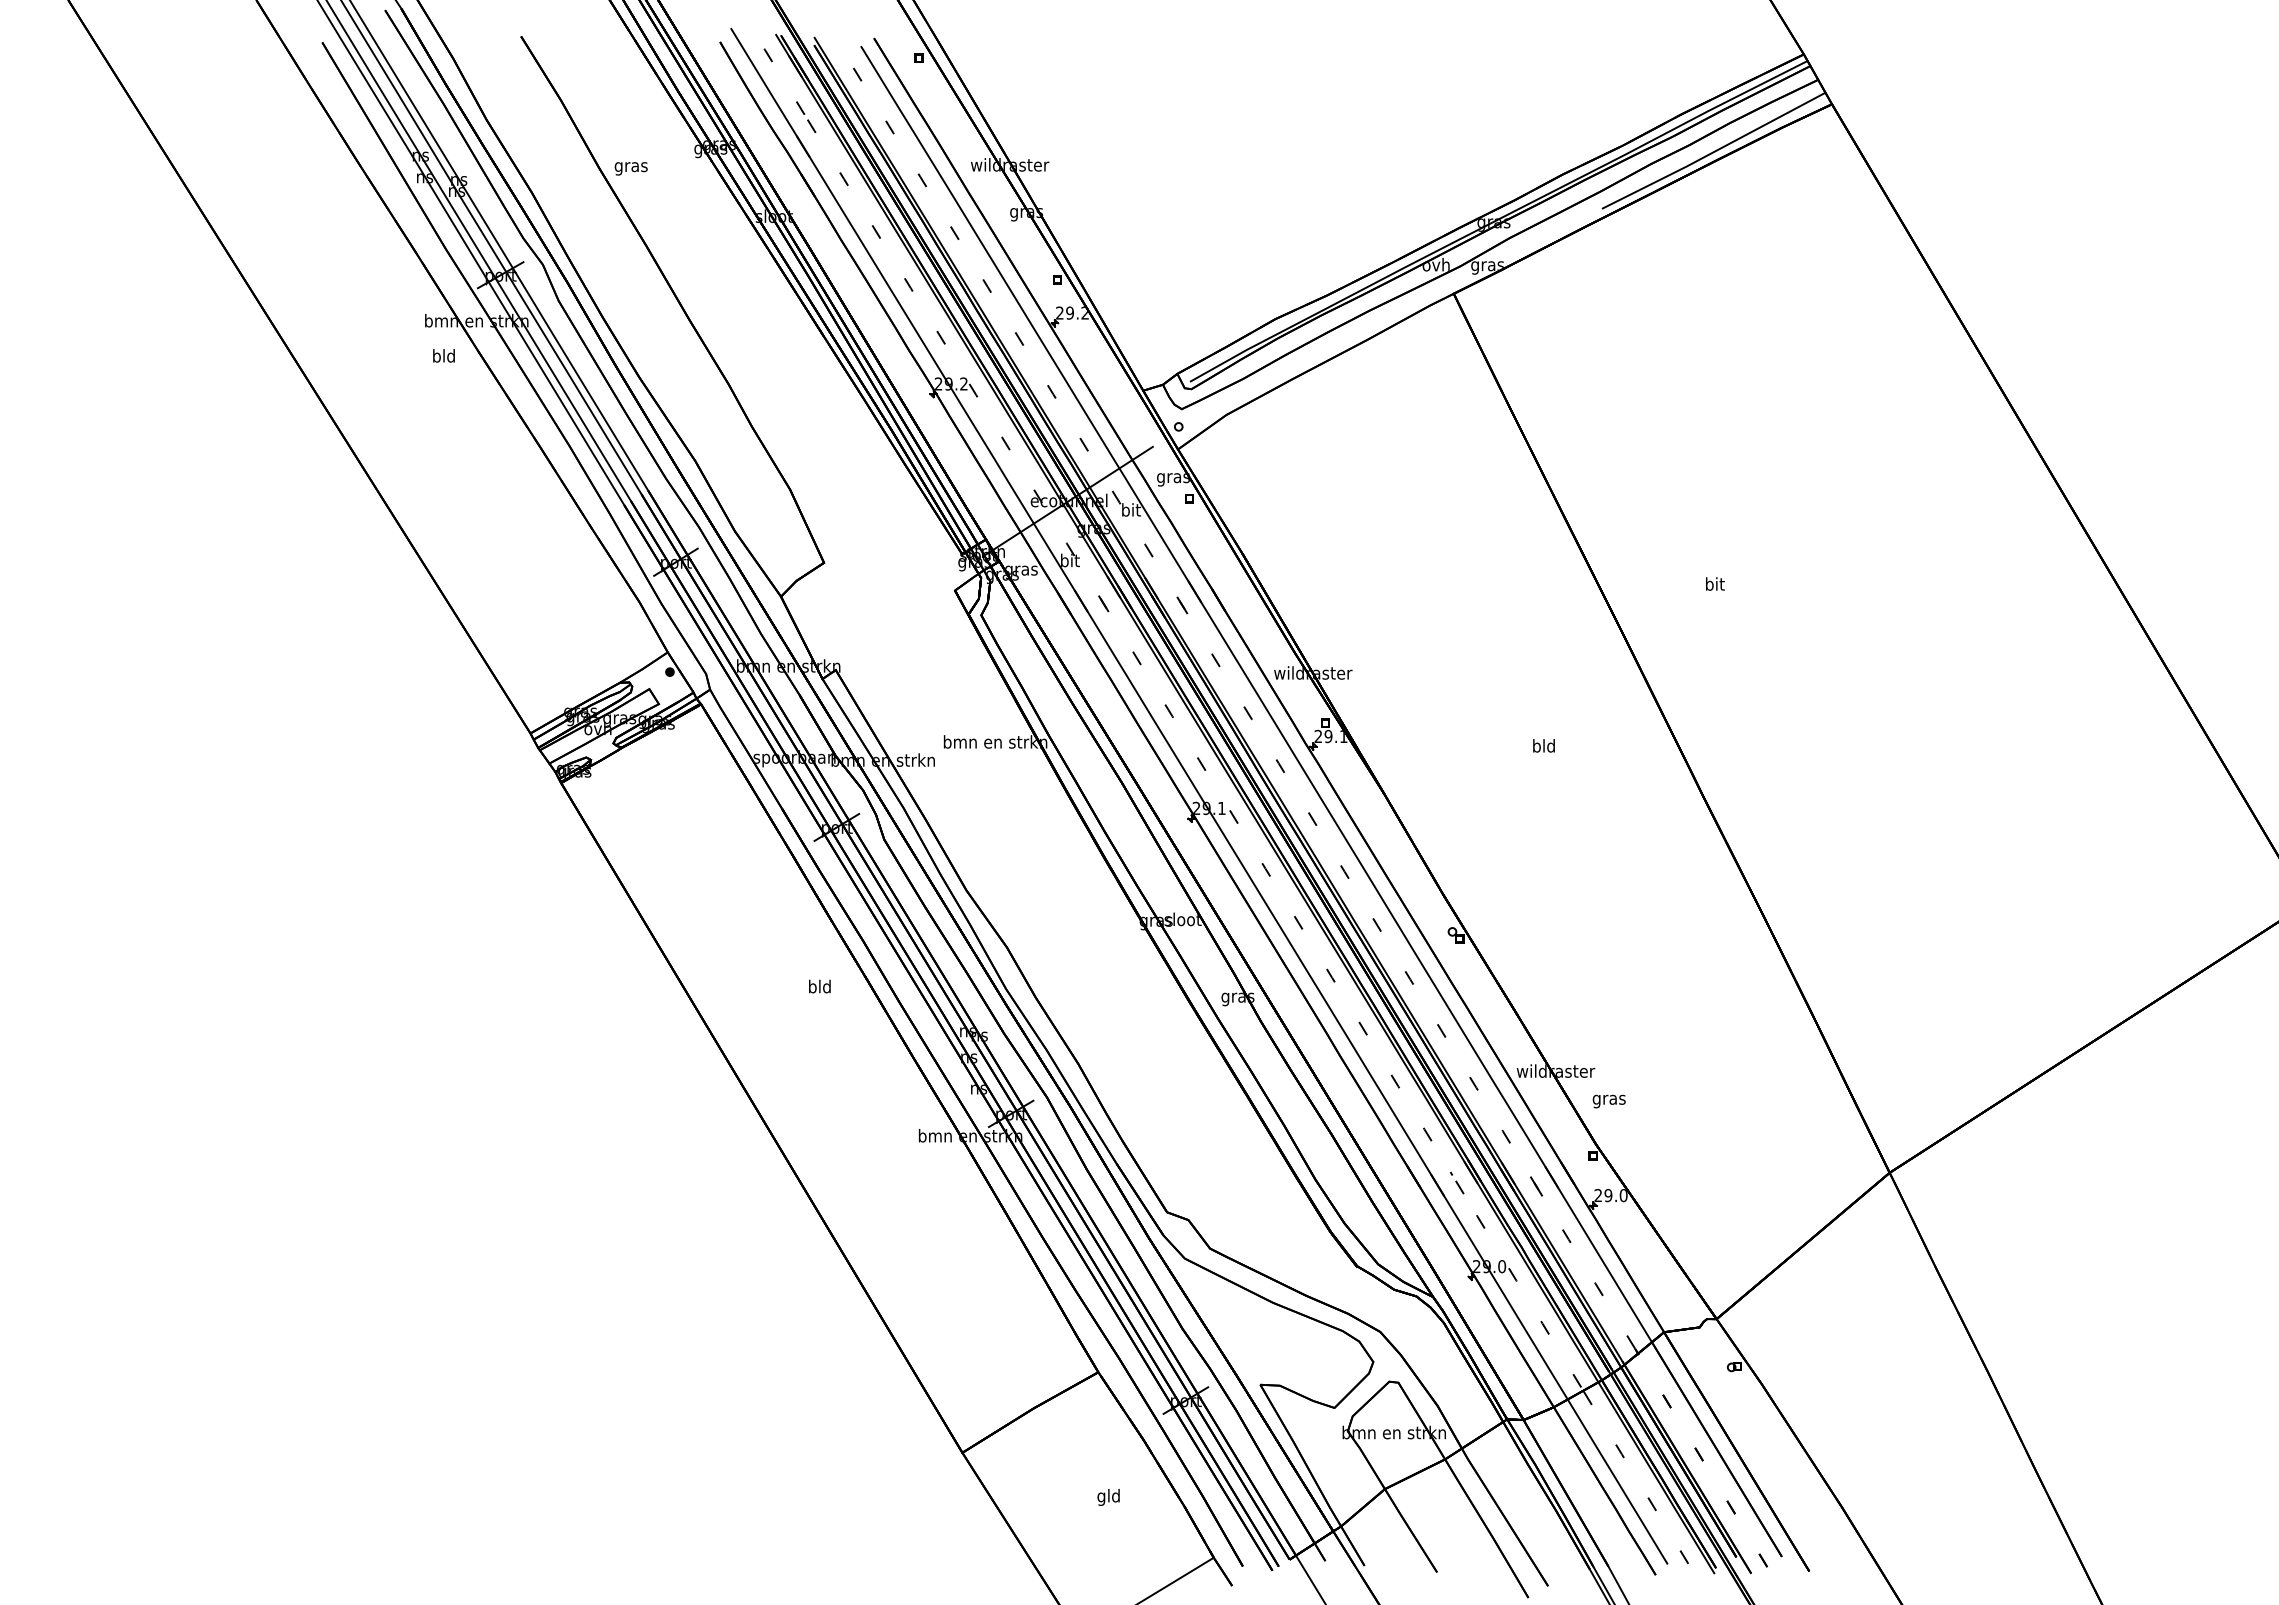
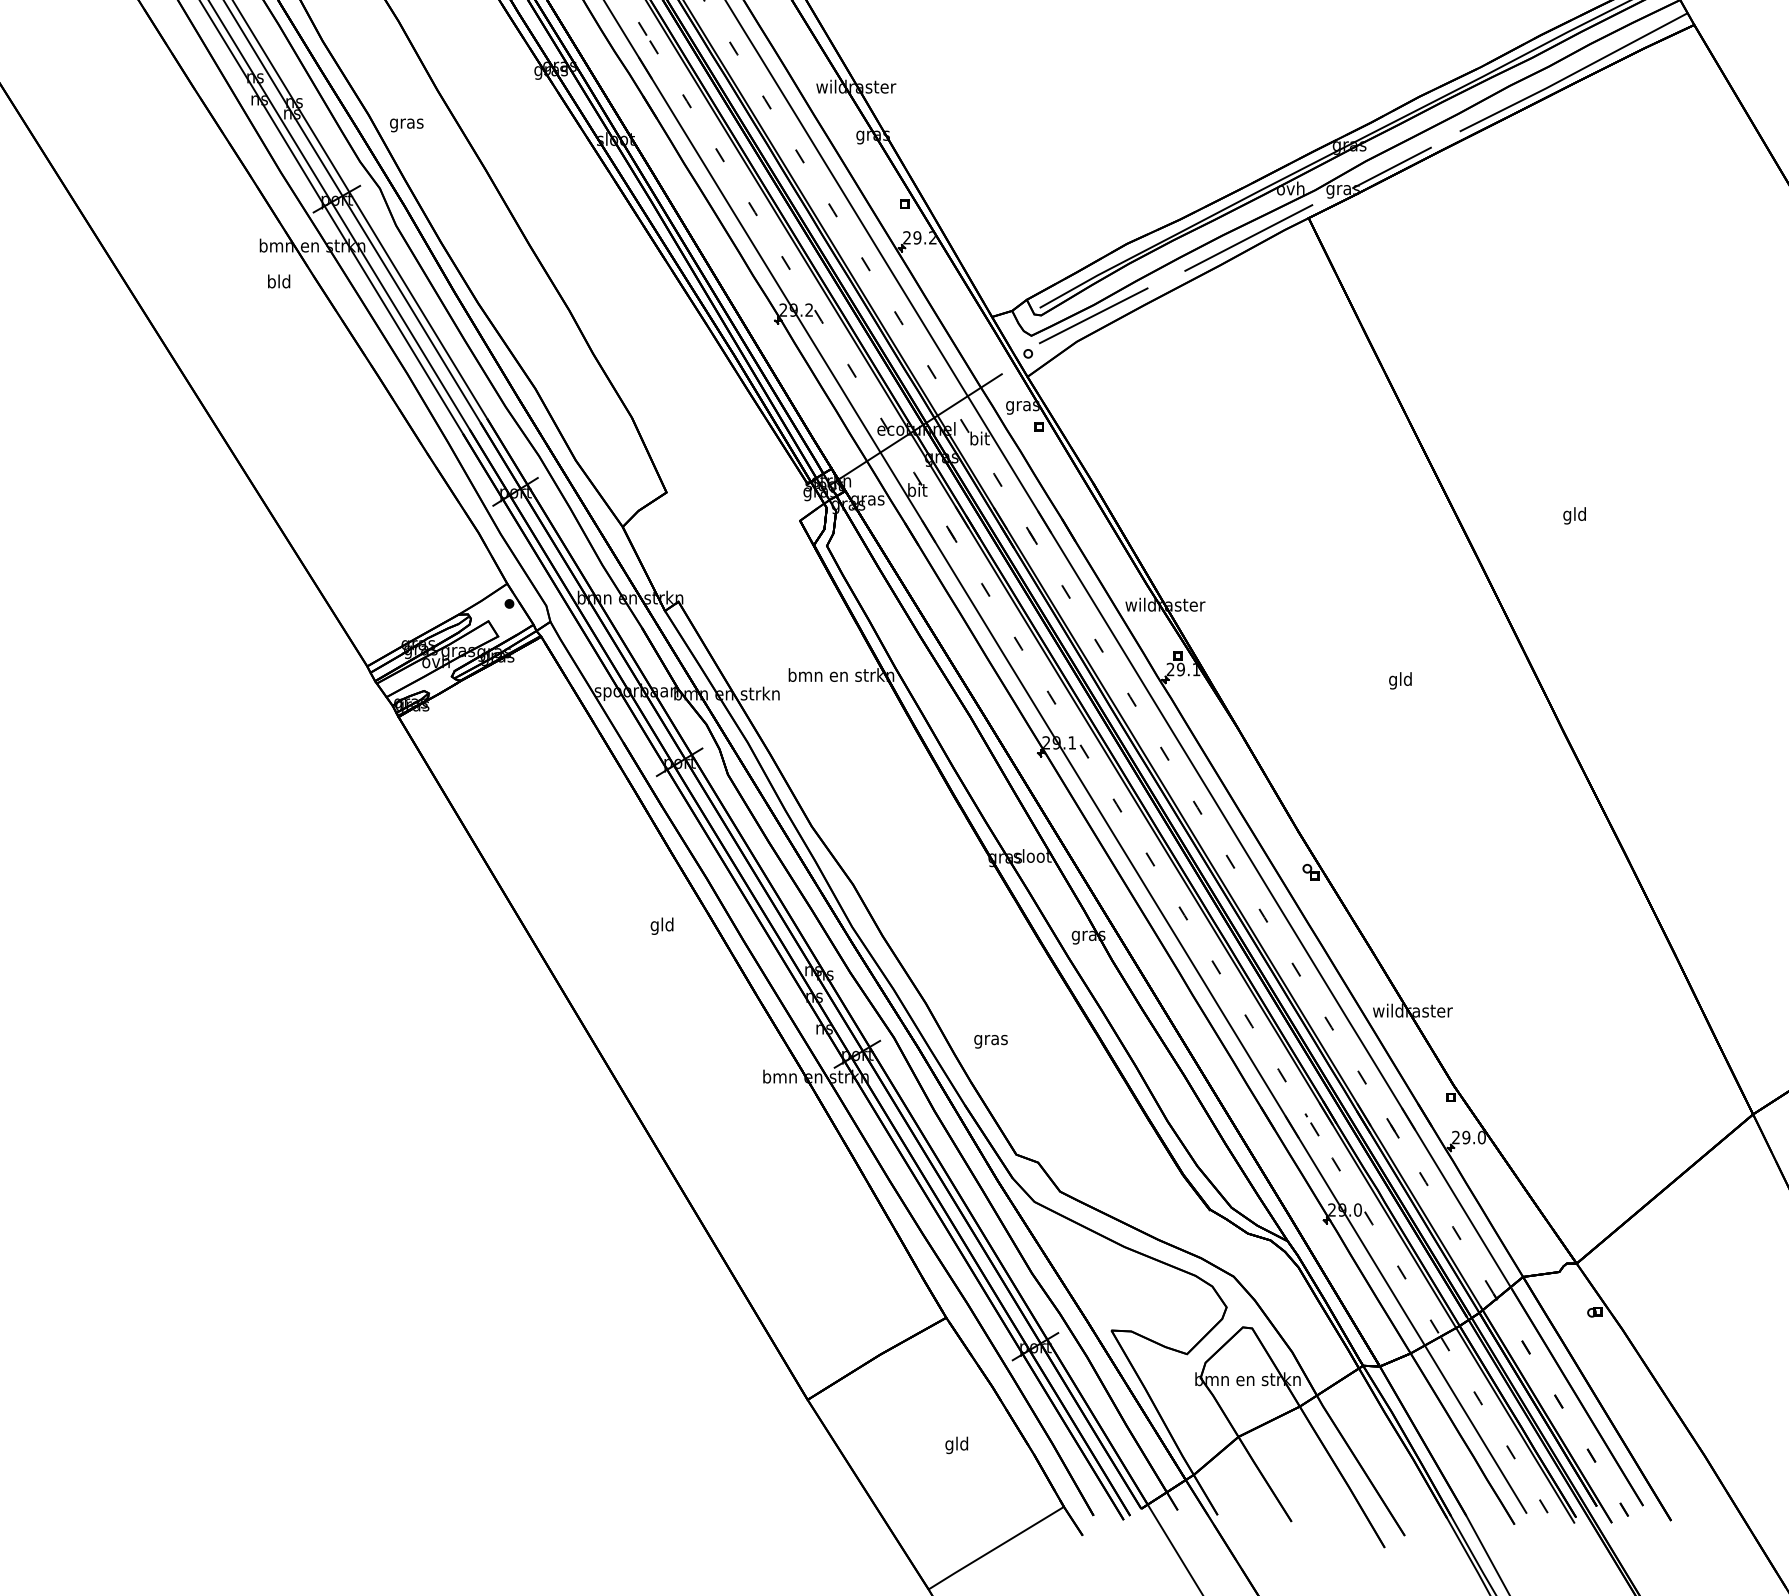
text: (630, 168) -> (406, 125), moved
line: (1535, 244) -> (1391, 167), added
line: (1394, 313) -> (1248, 238), added
line: (1242, 389) -> (1093, 315), added
text: (1714, 585) -> (1574, 515), bit -> gld
text: (1536, 747) -> (1393, 680), bld -> gld
text: (812, 987) -> (654, 925), bld -> gld
text: (1608, 1101) -> (990, 1041), moved

